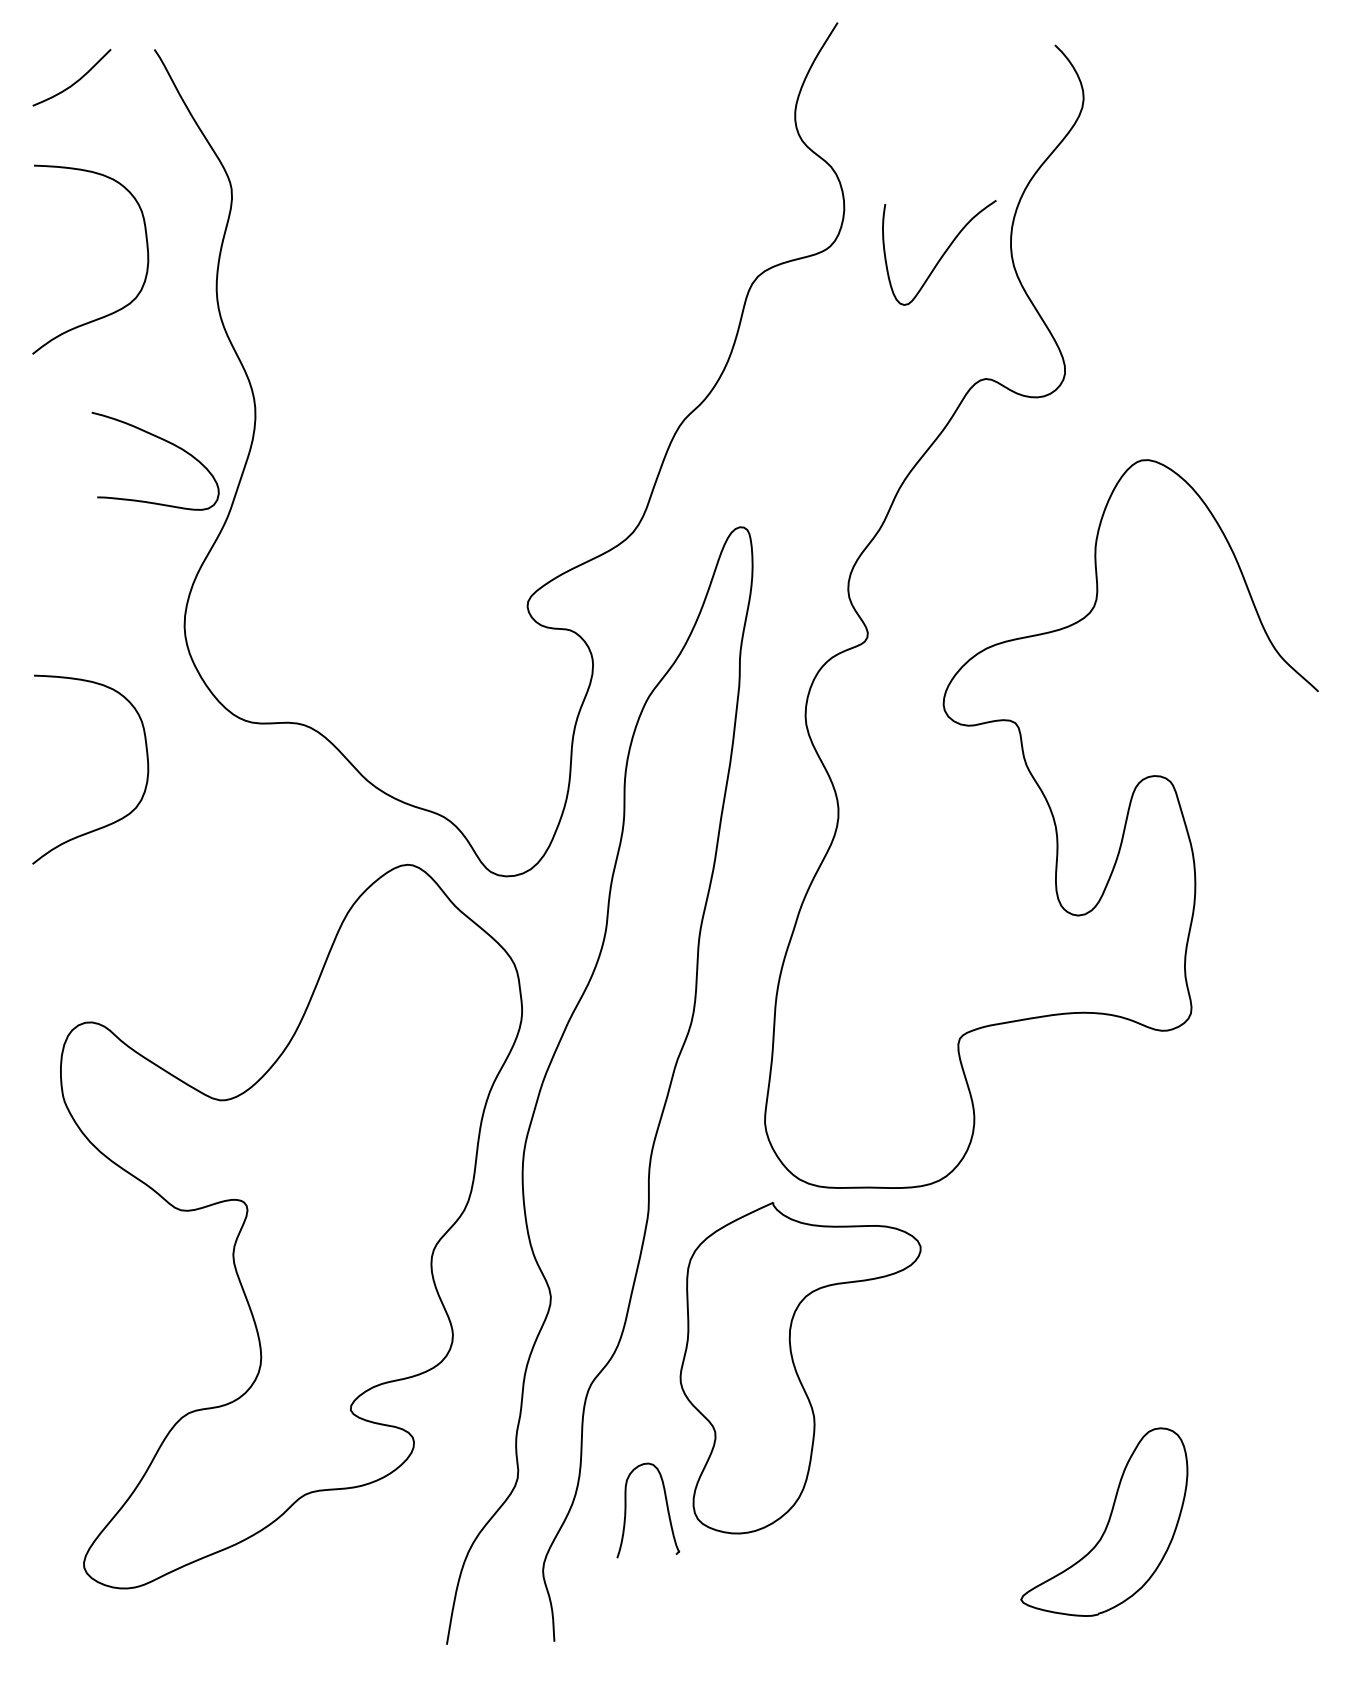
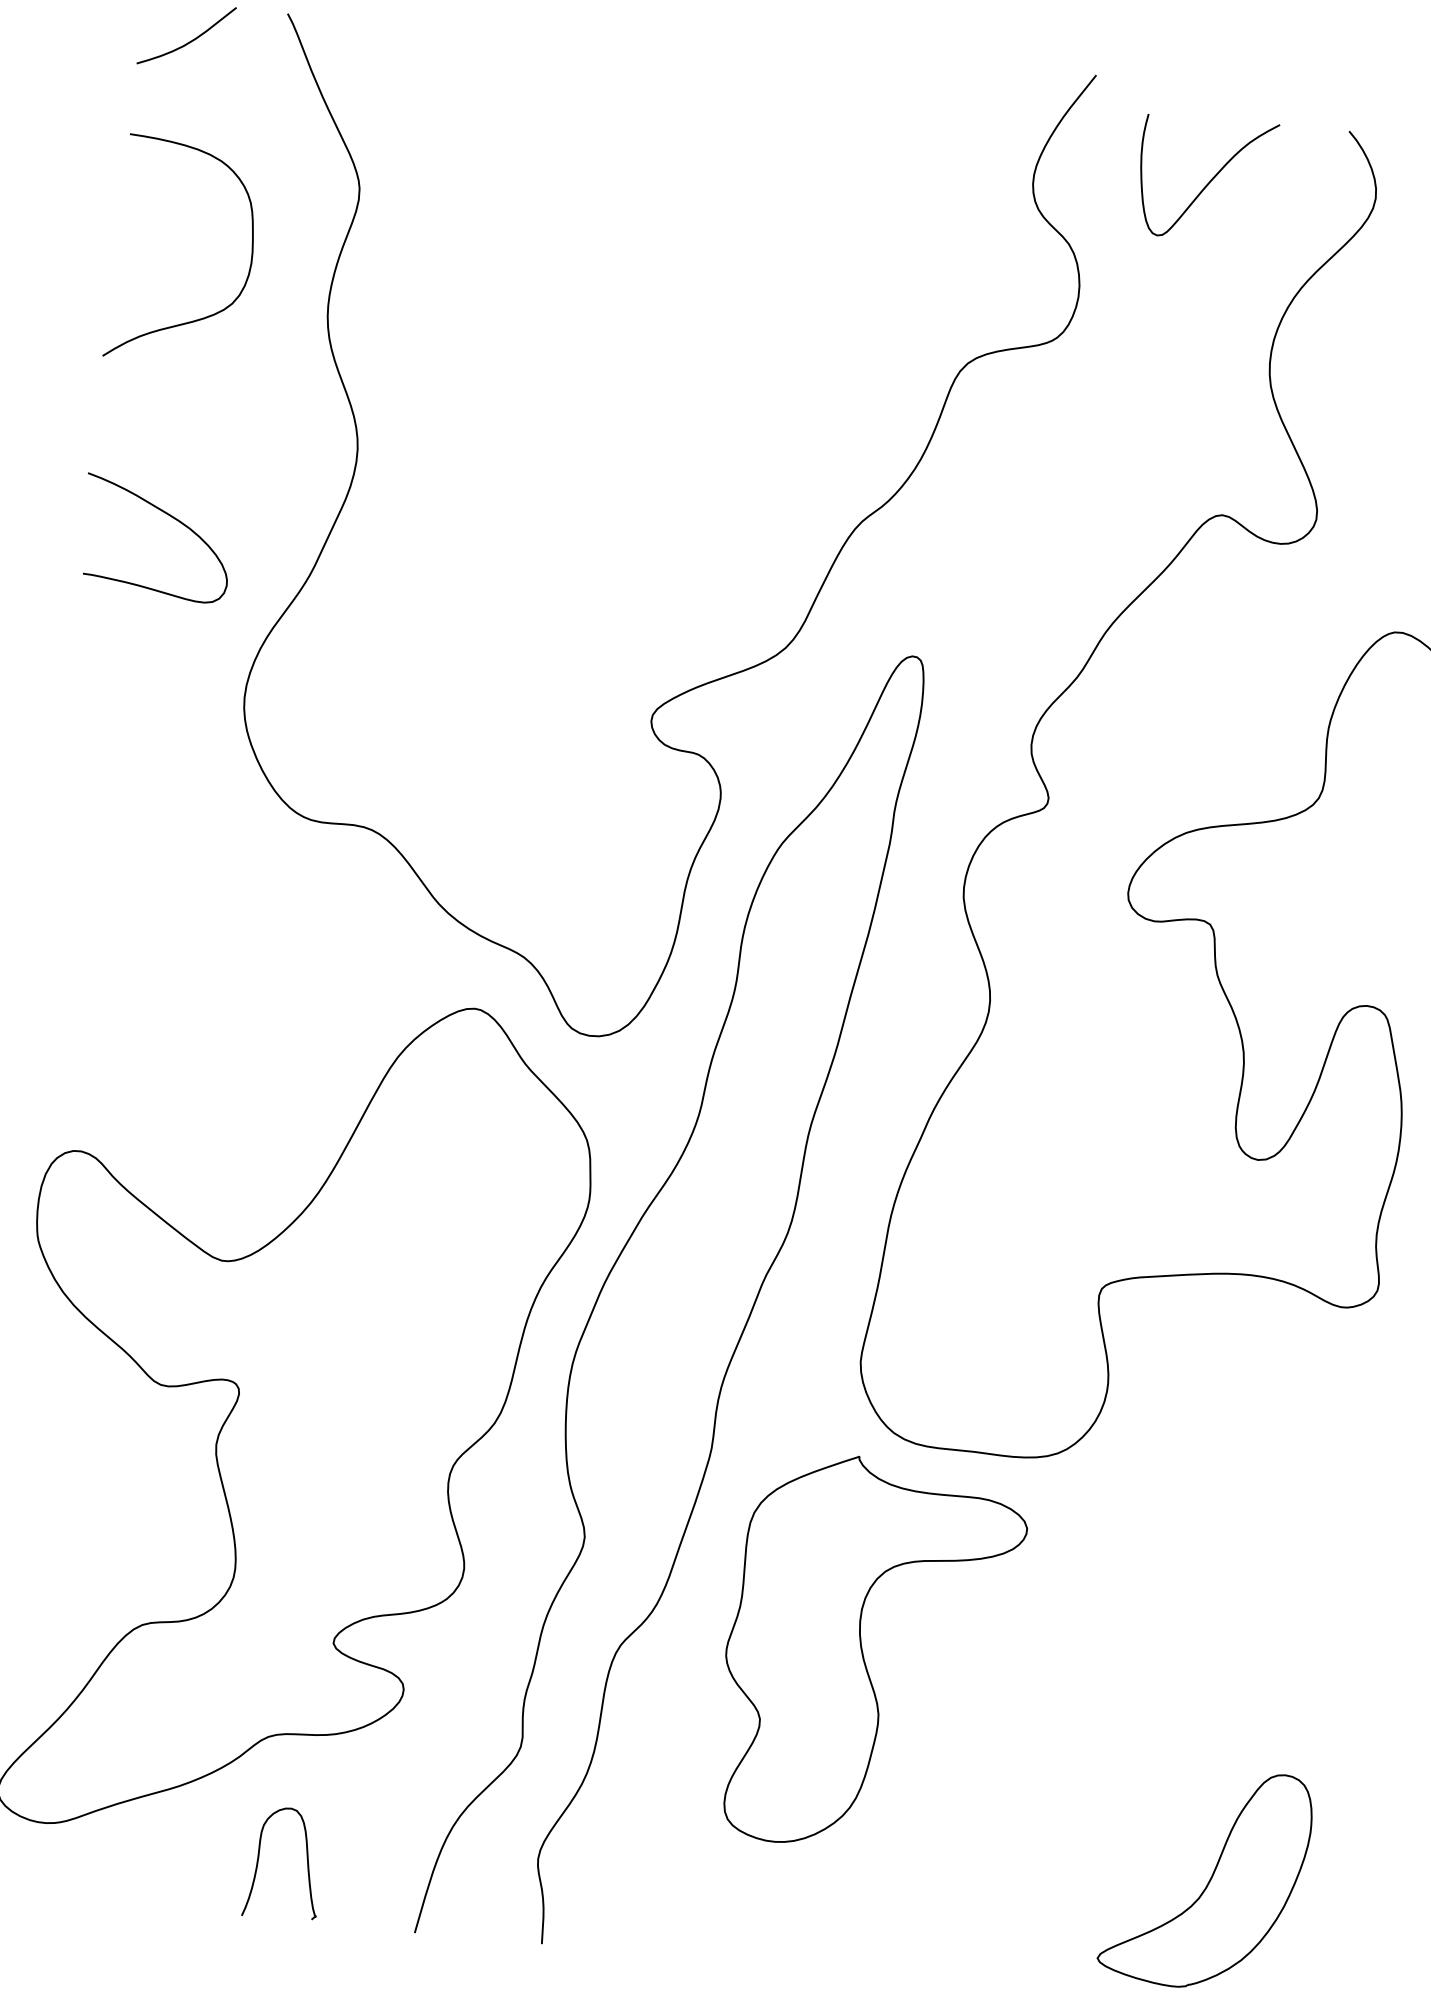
curve: (942, 254) -> (1209, 181), moved
curve: (164, 441) -> (169, 517), moved
curve: (146, 776) -> (179, 869), removed
part: (666, 1507) -> (306, 1862), moved

